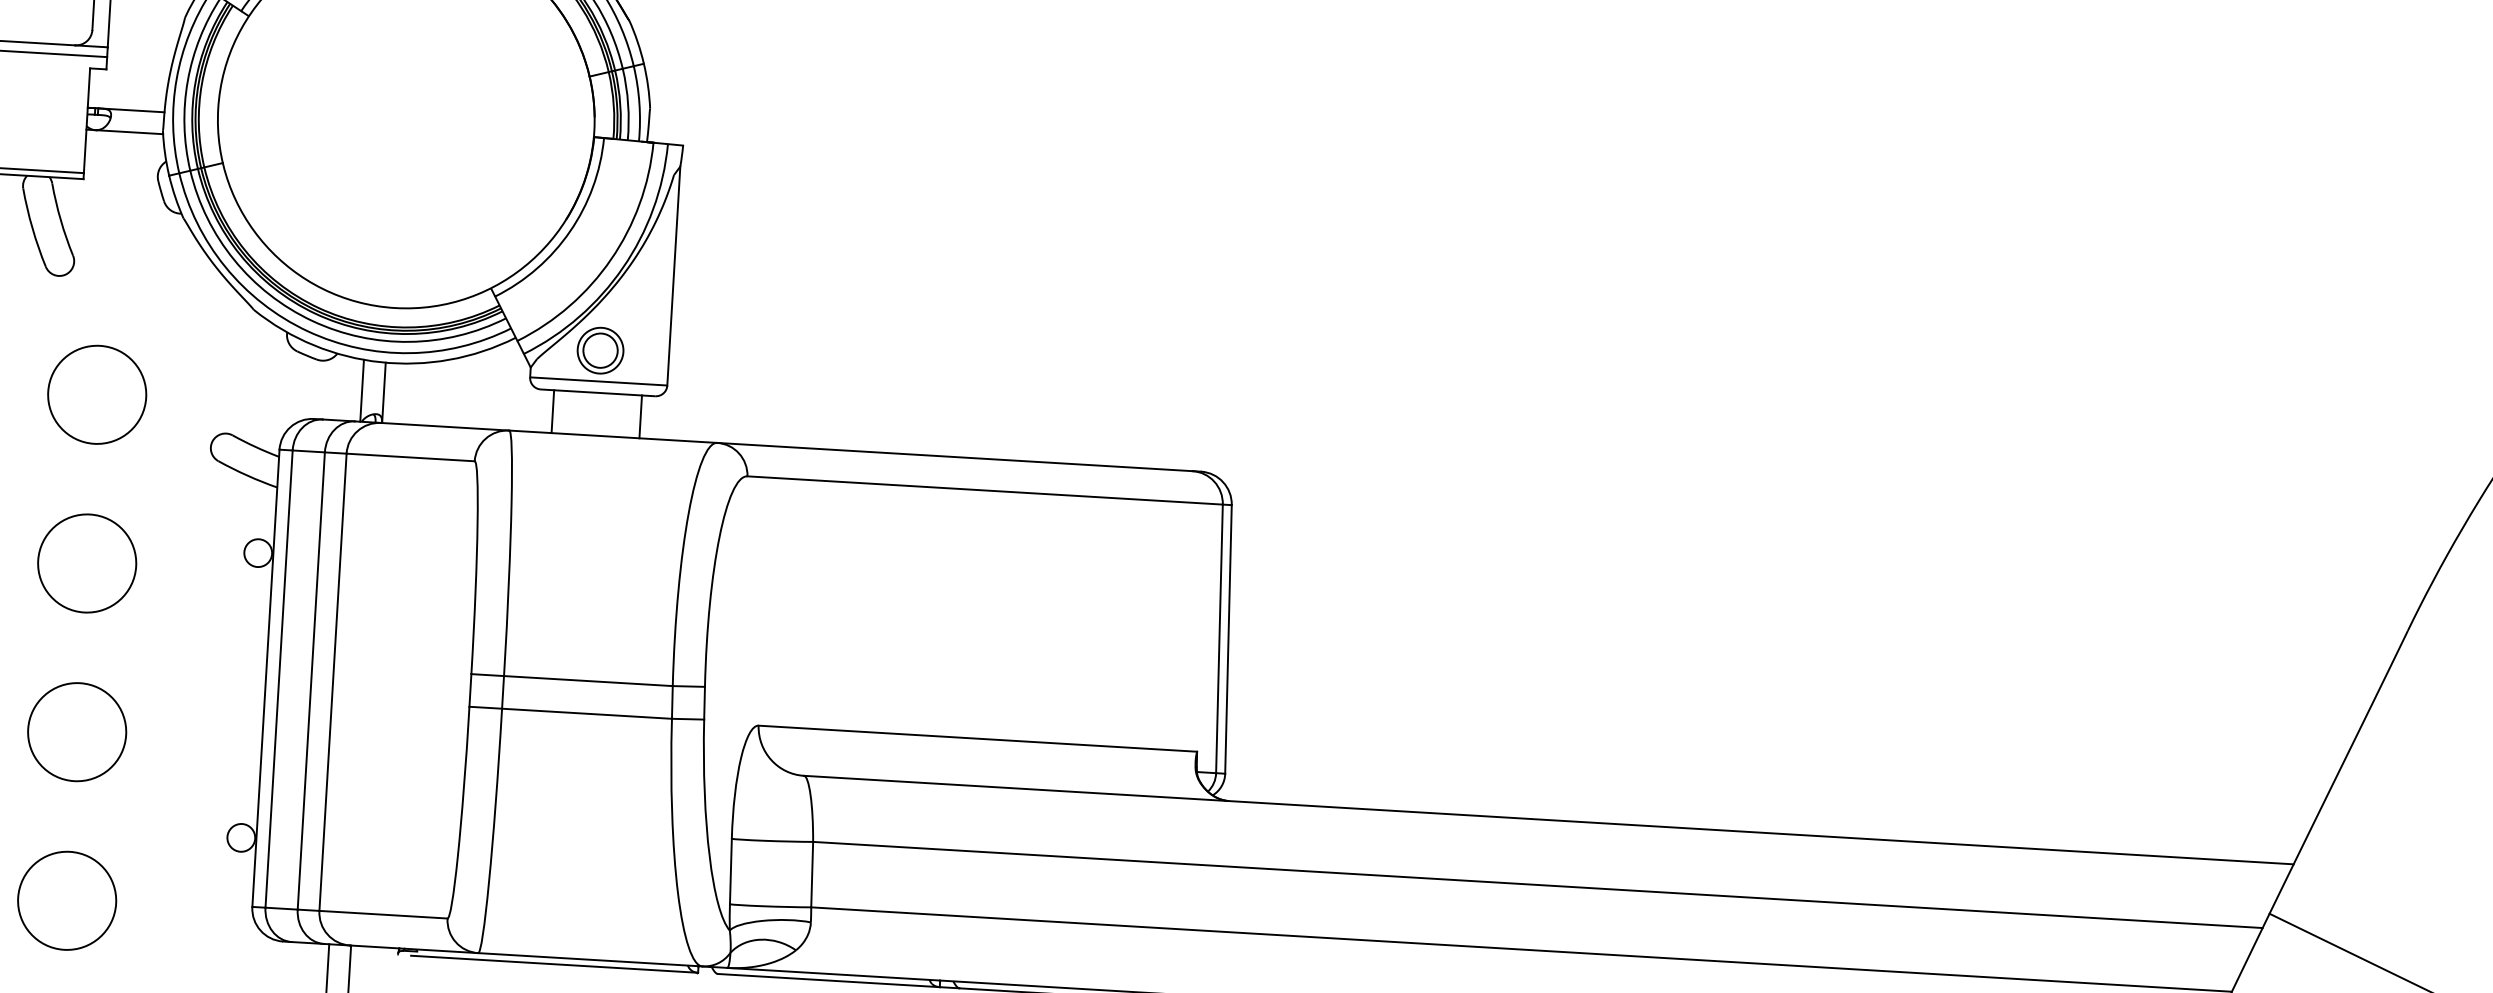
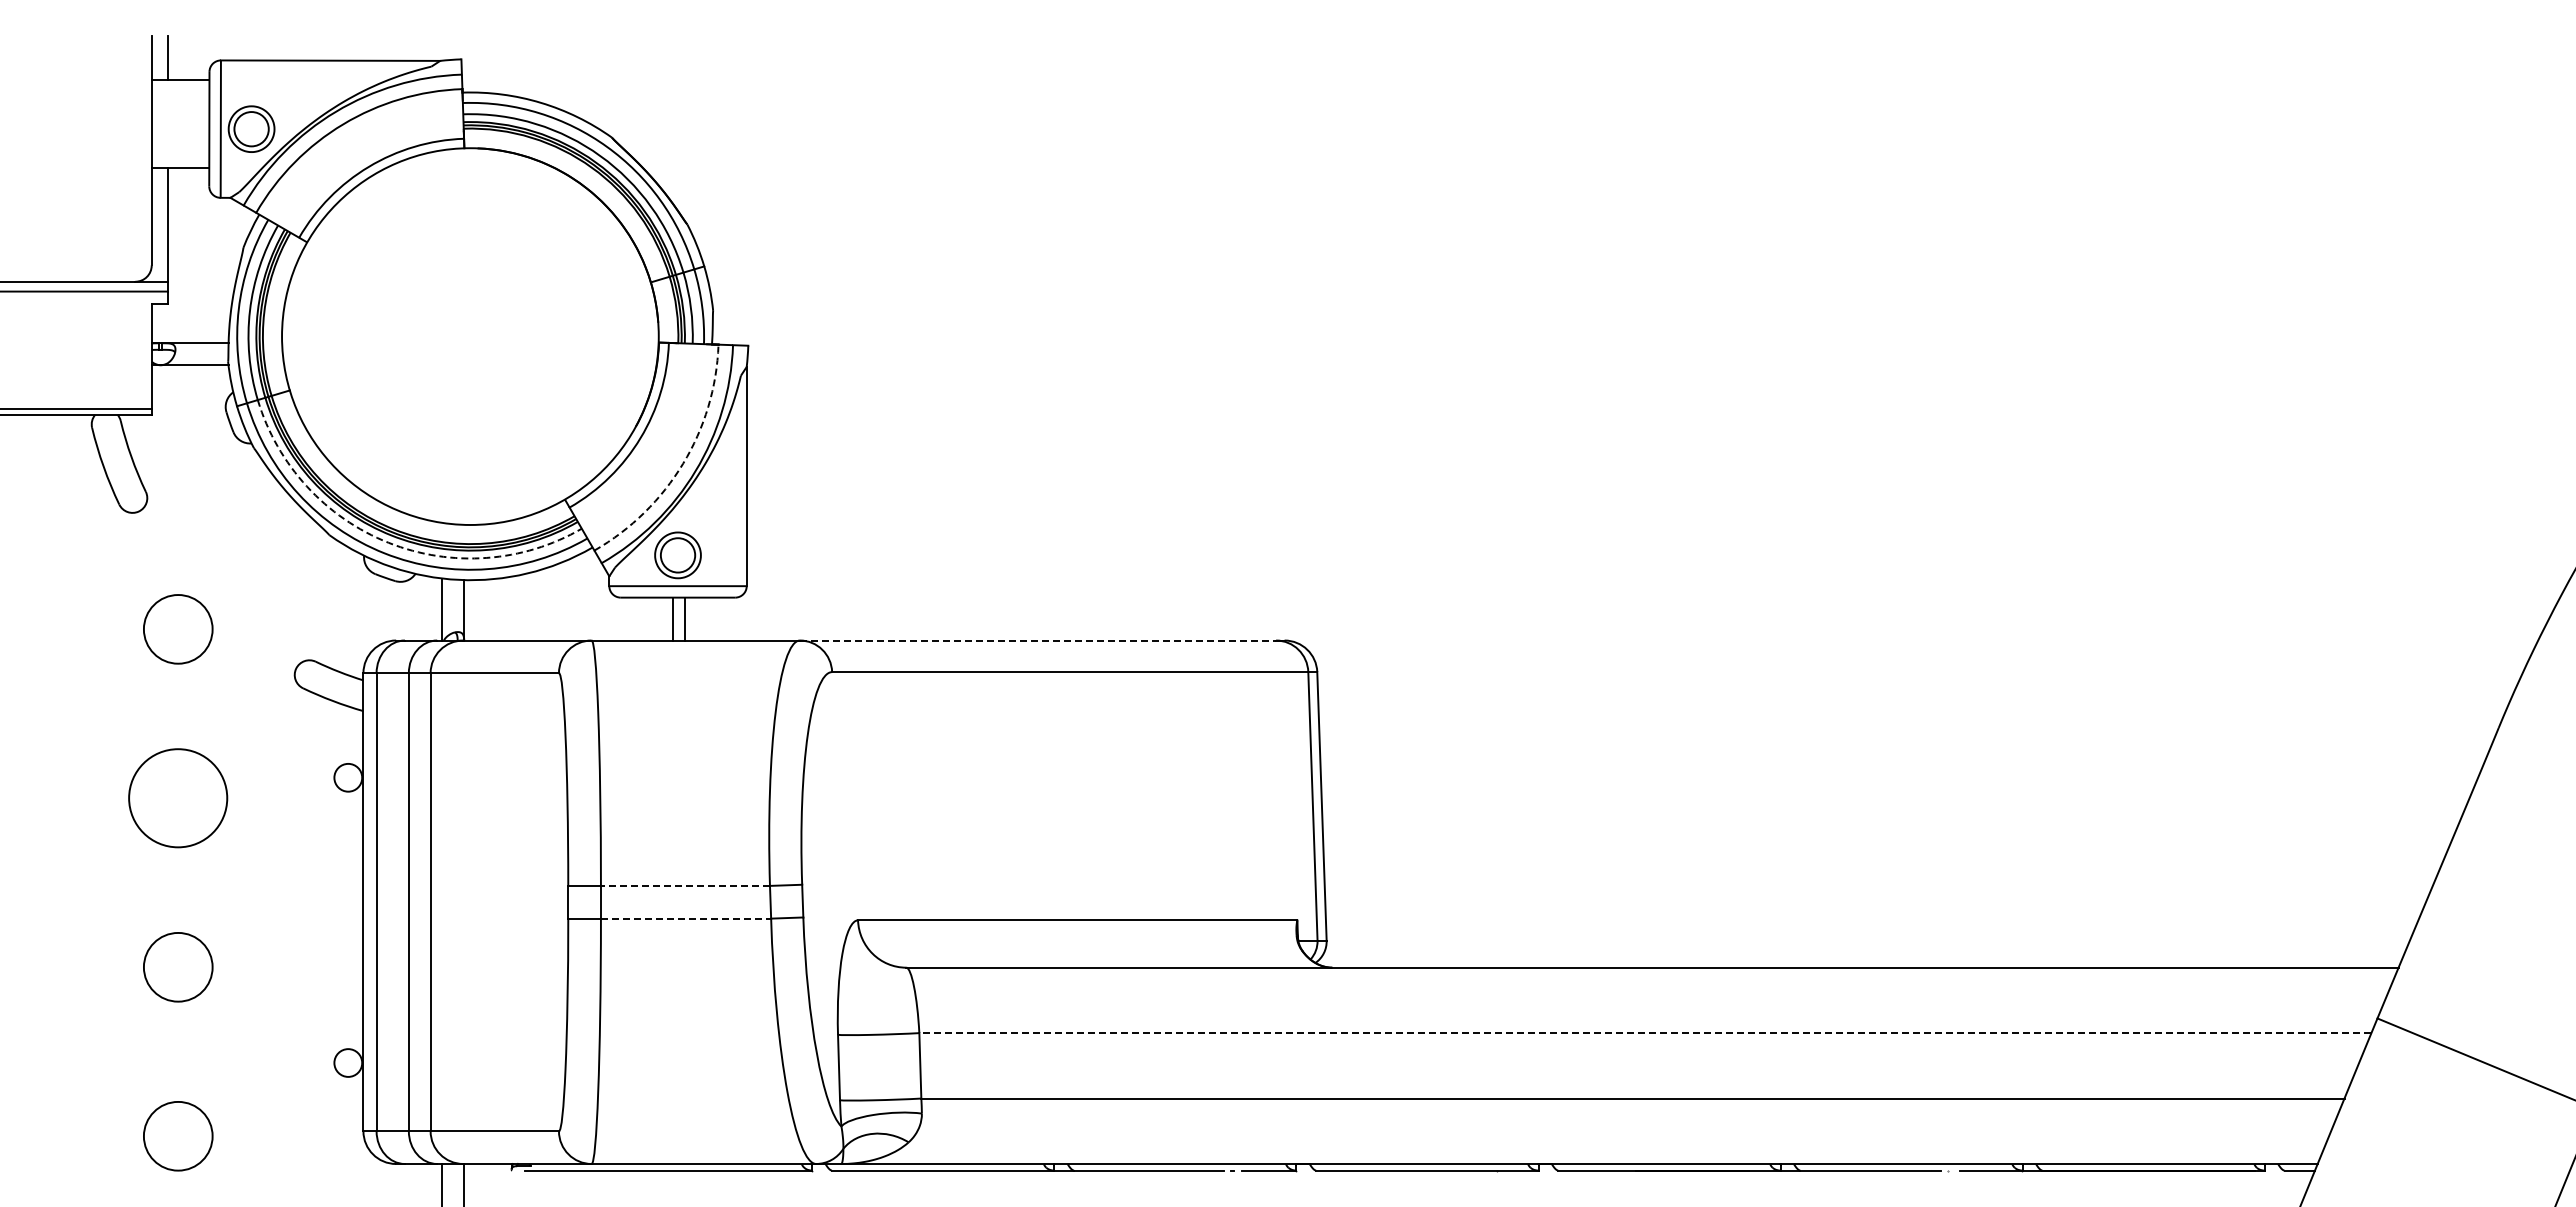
arc: (611, 259) -> (683, 463), solid -> dashed
arc: (312, 320) -> (388, 542), solid -> dashed
circle: (97, 395) -> (178, 629), size x0.7
line: (553, 411) -> (685, 618), moved
line: (641, 416) -> (673, 618), moved
line: (955, 457) -> (1038, 640), solid -> dashed
line: (588, 680) -> (685, 885), solid -> dashed
line: (587, 713) -> (686, 918), solid -> dashed
circle: (77, 732) -> (178, 967), size x0.7
line: (1536, 885) -> (1644, 1033), solid -> dashed
circle: (67, 901) -> (178, 1136), size x0.7

